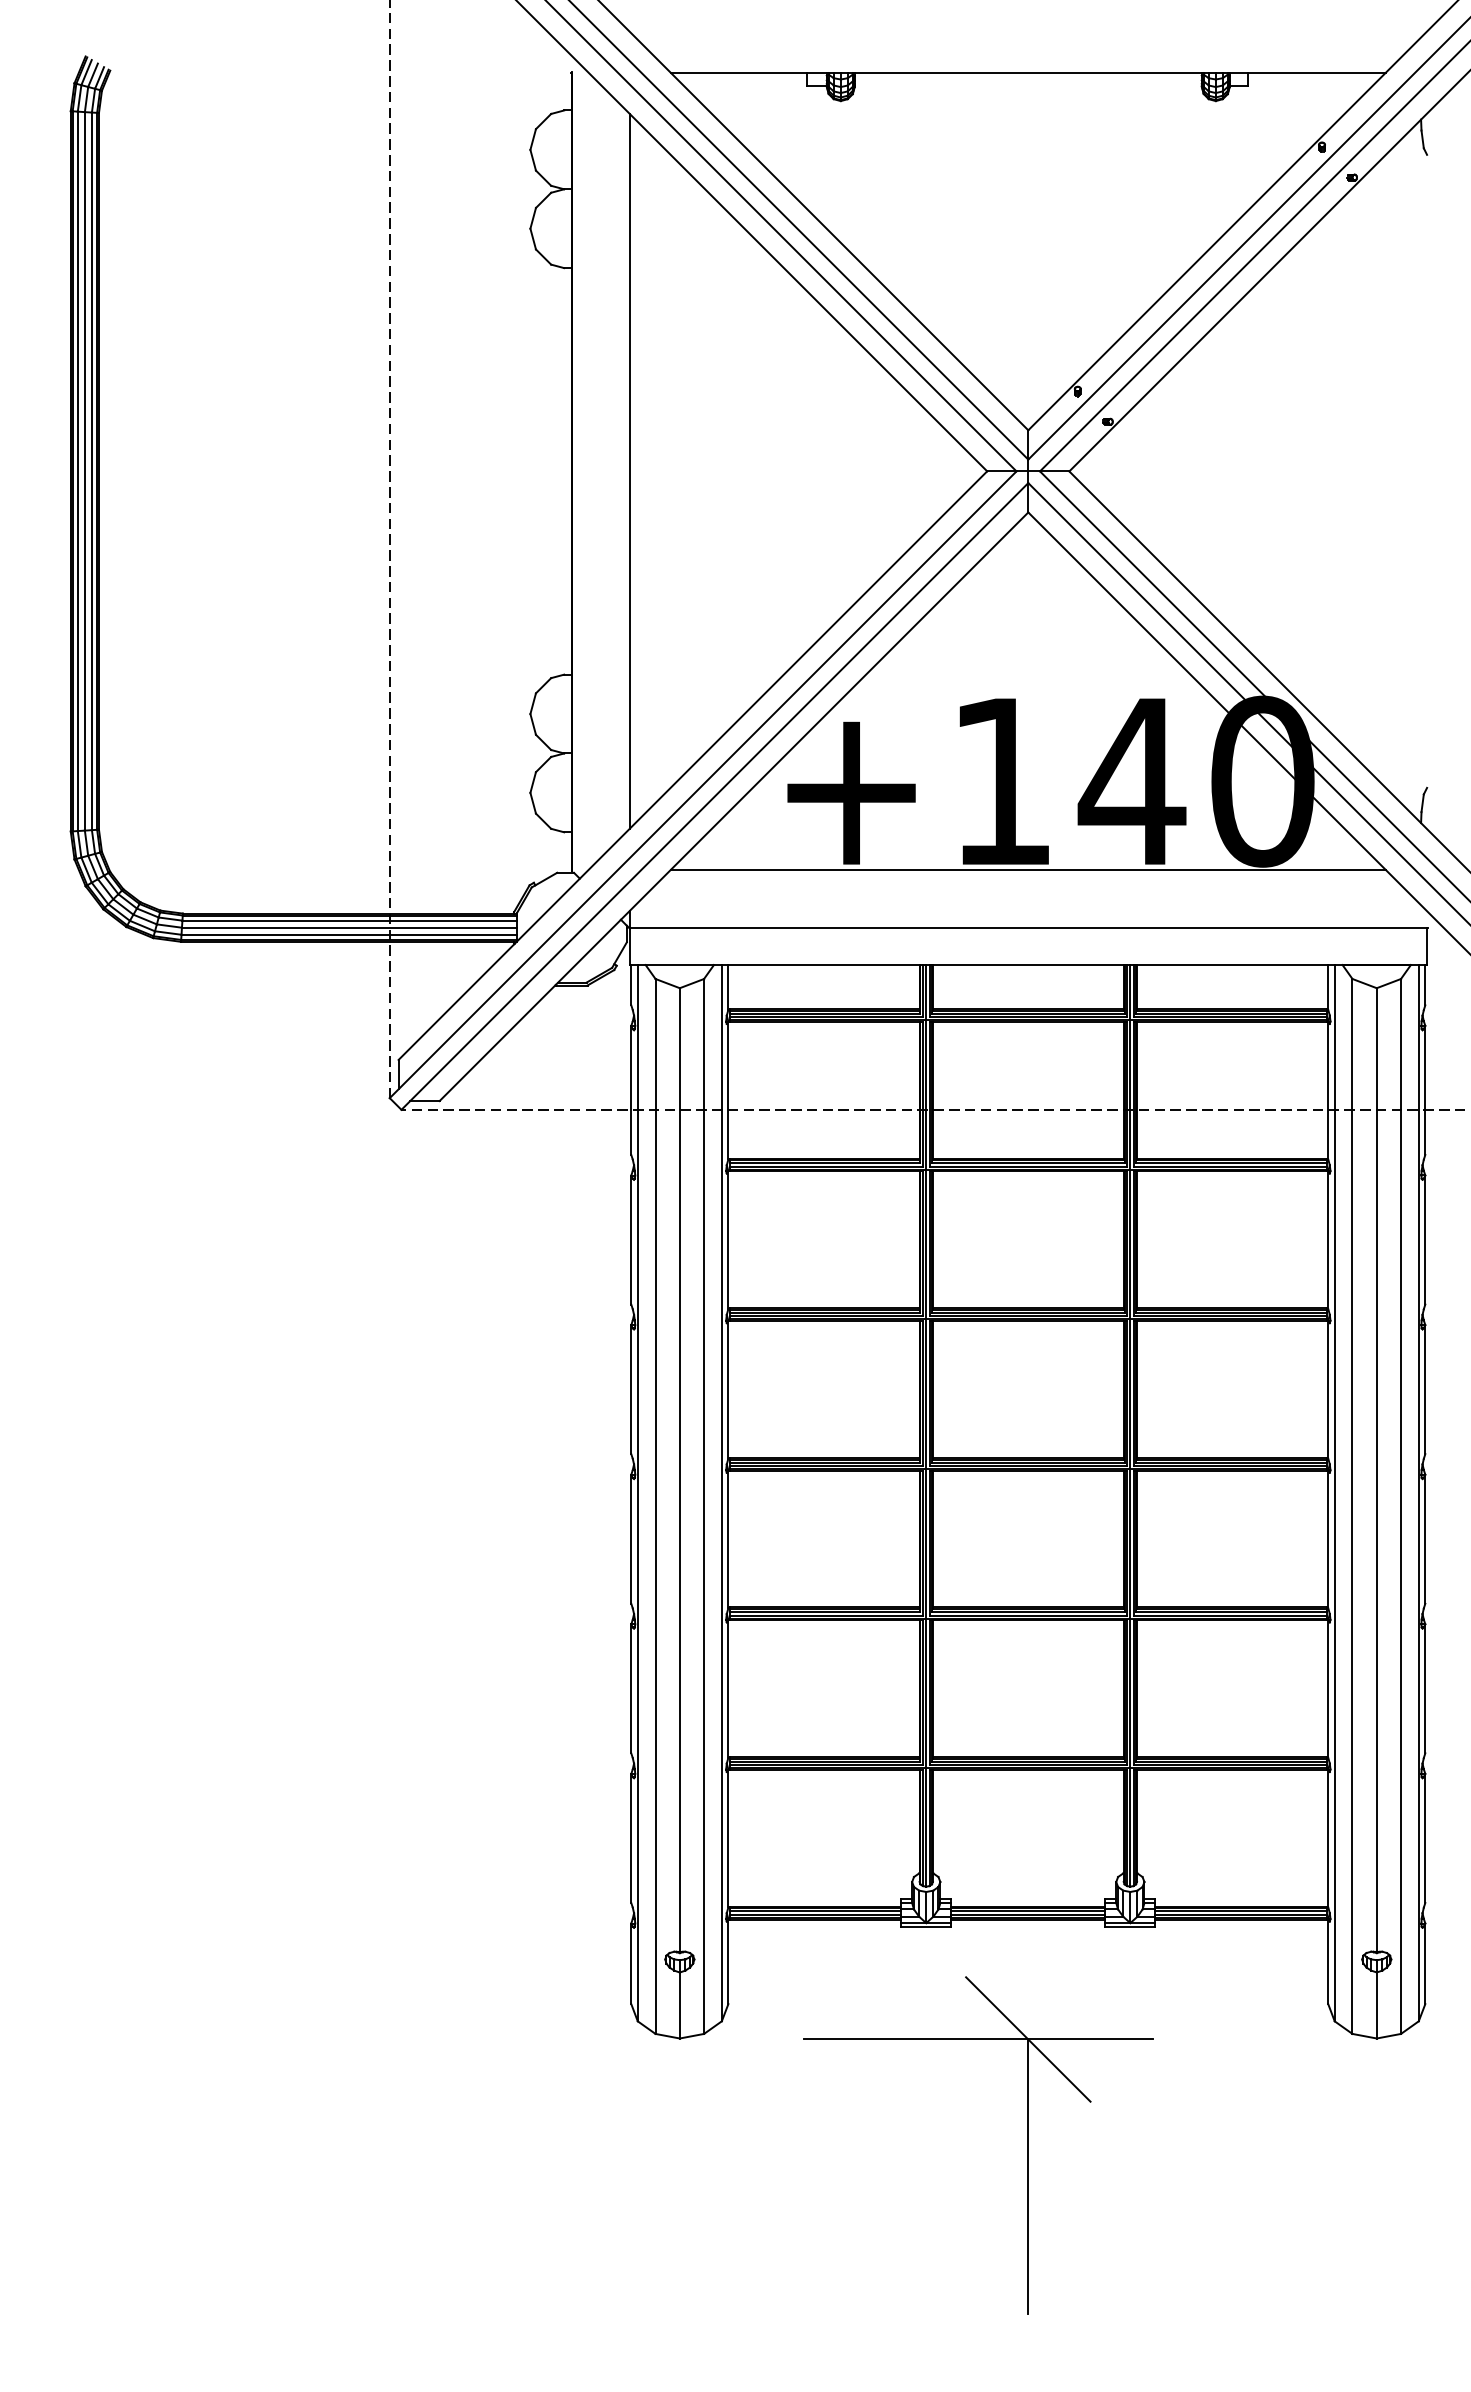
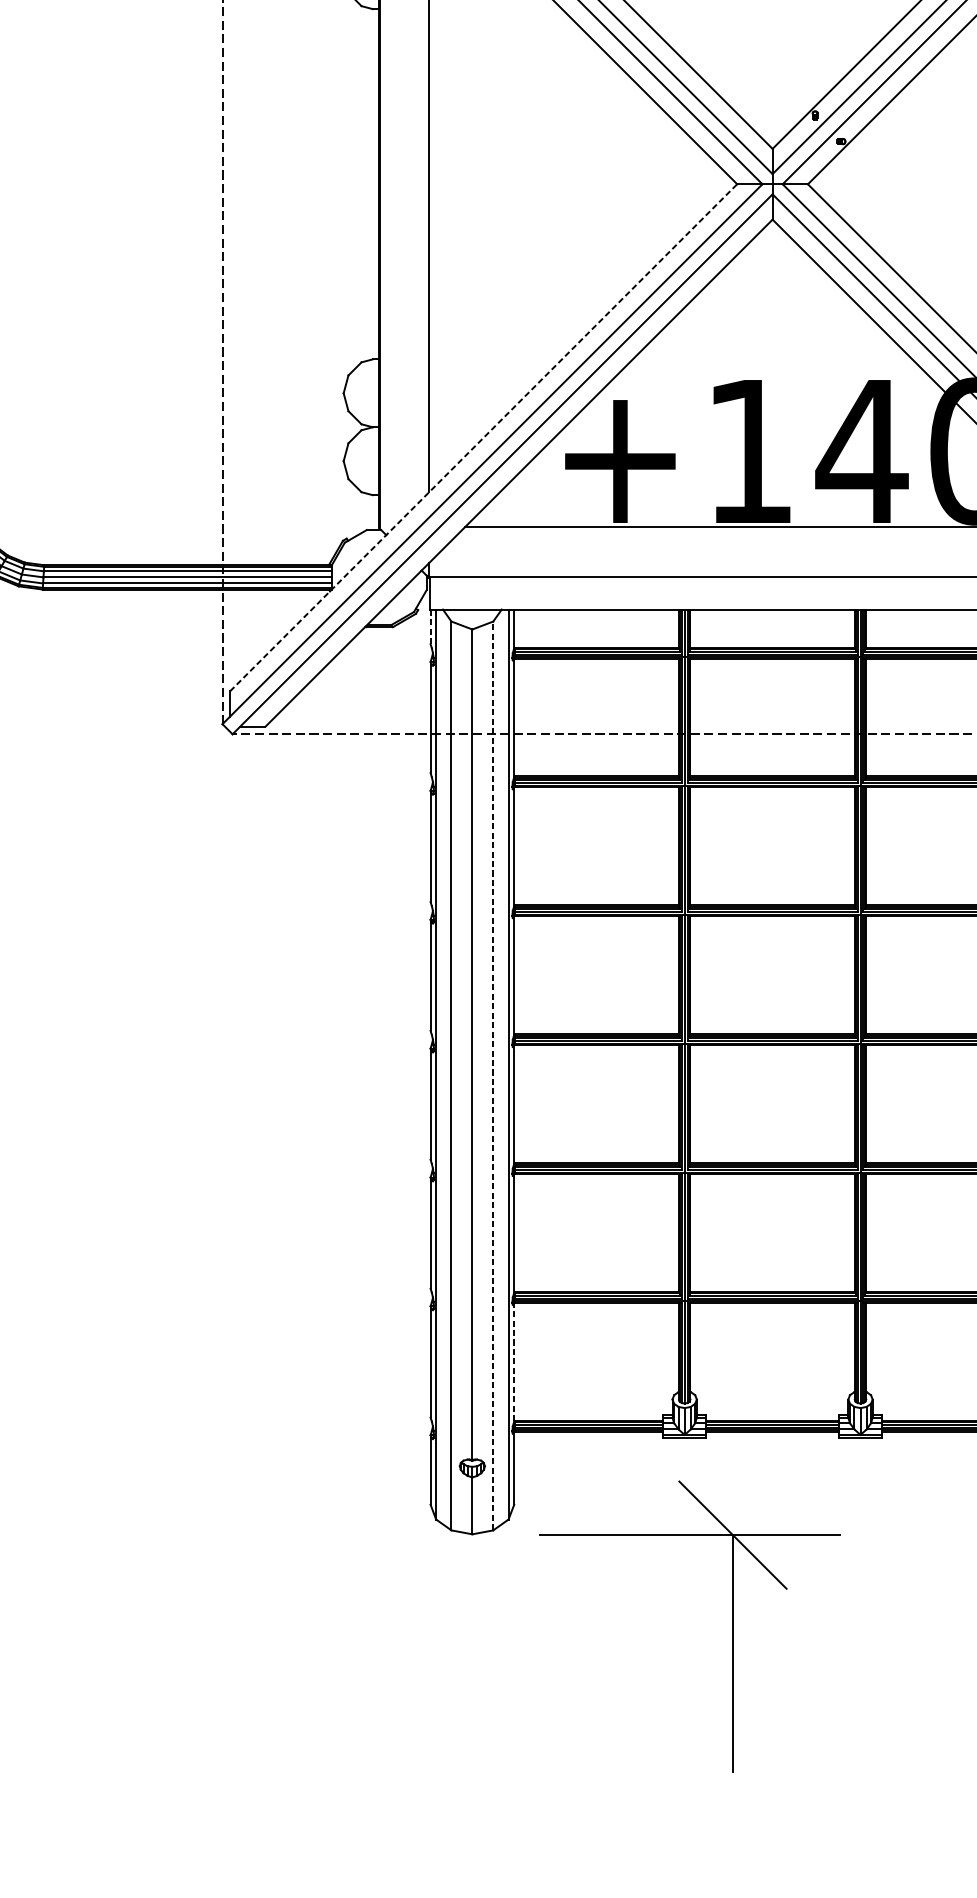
line: (693, 765) -> (484, 437), solid -> dashed
line: (631, 984) -> (430, 626), solid -> dashed
line: (704, 1505) -> (493, 1075), solid -> dashed
line: (728, 1838) -> (514, 1362), solid -> dashed
part: (1027, 2145) -> (732, 1626), moved

